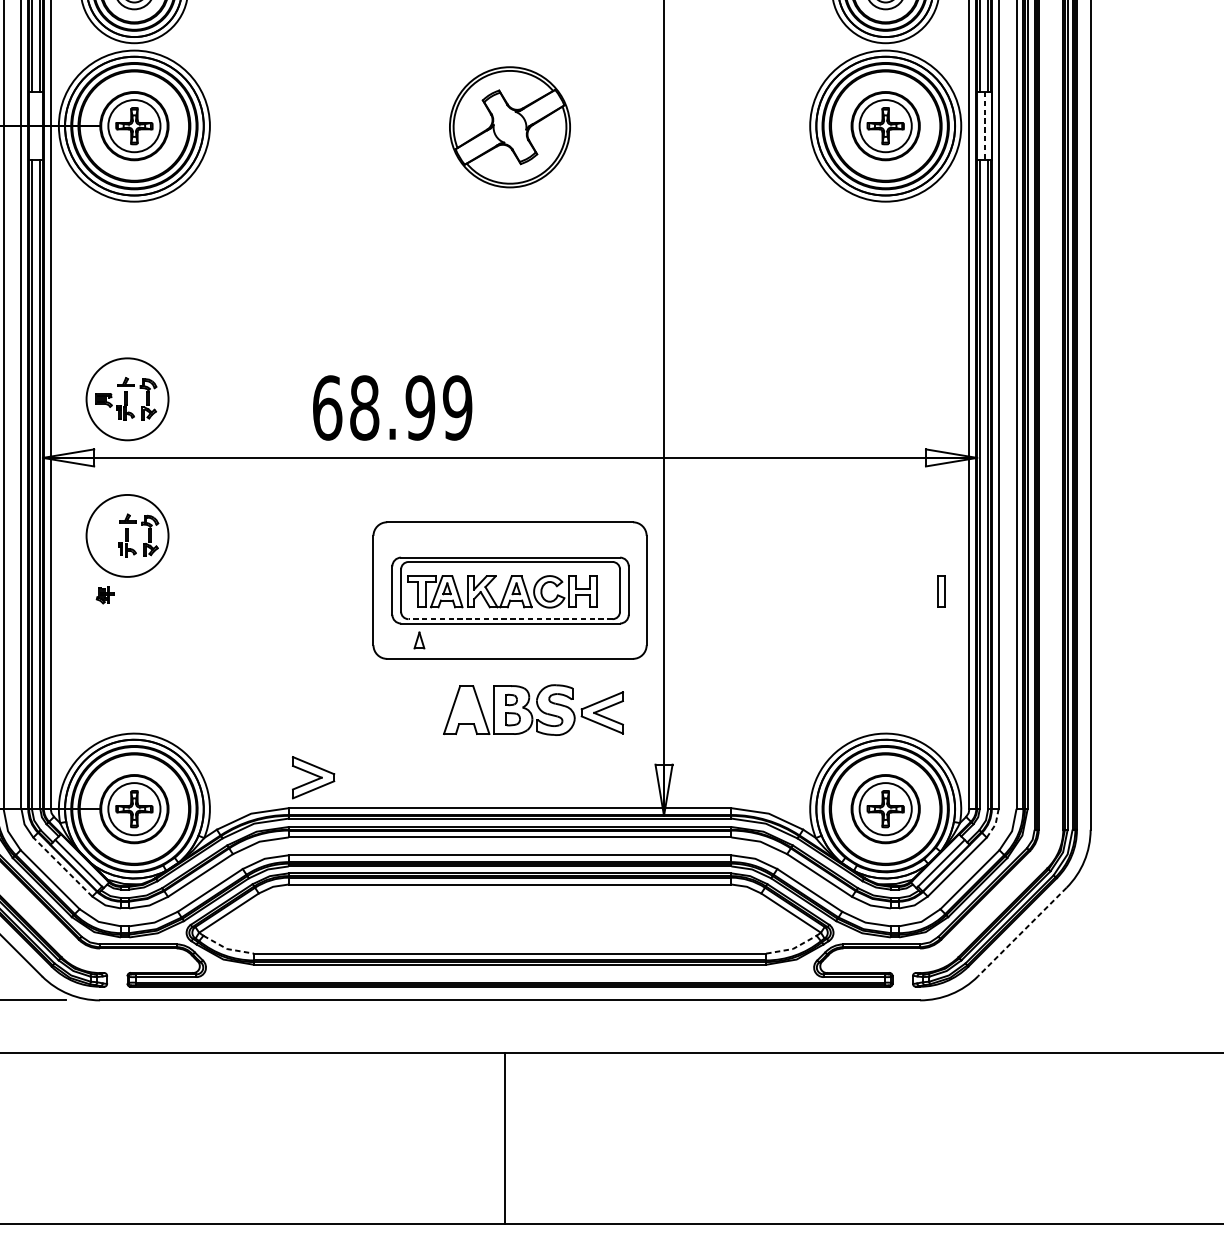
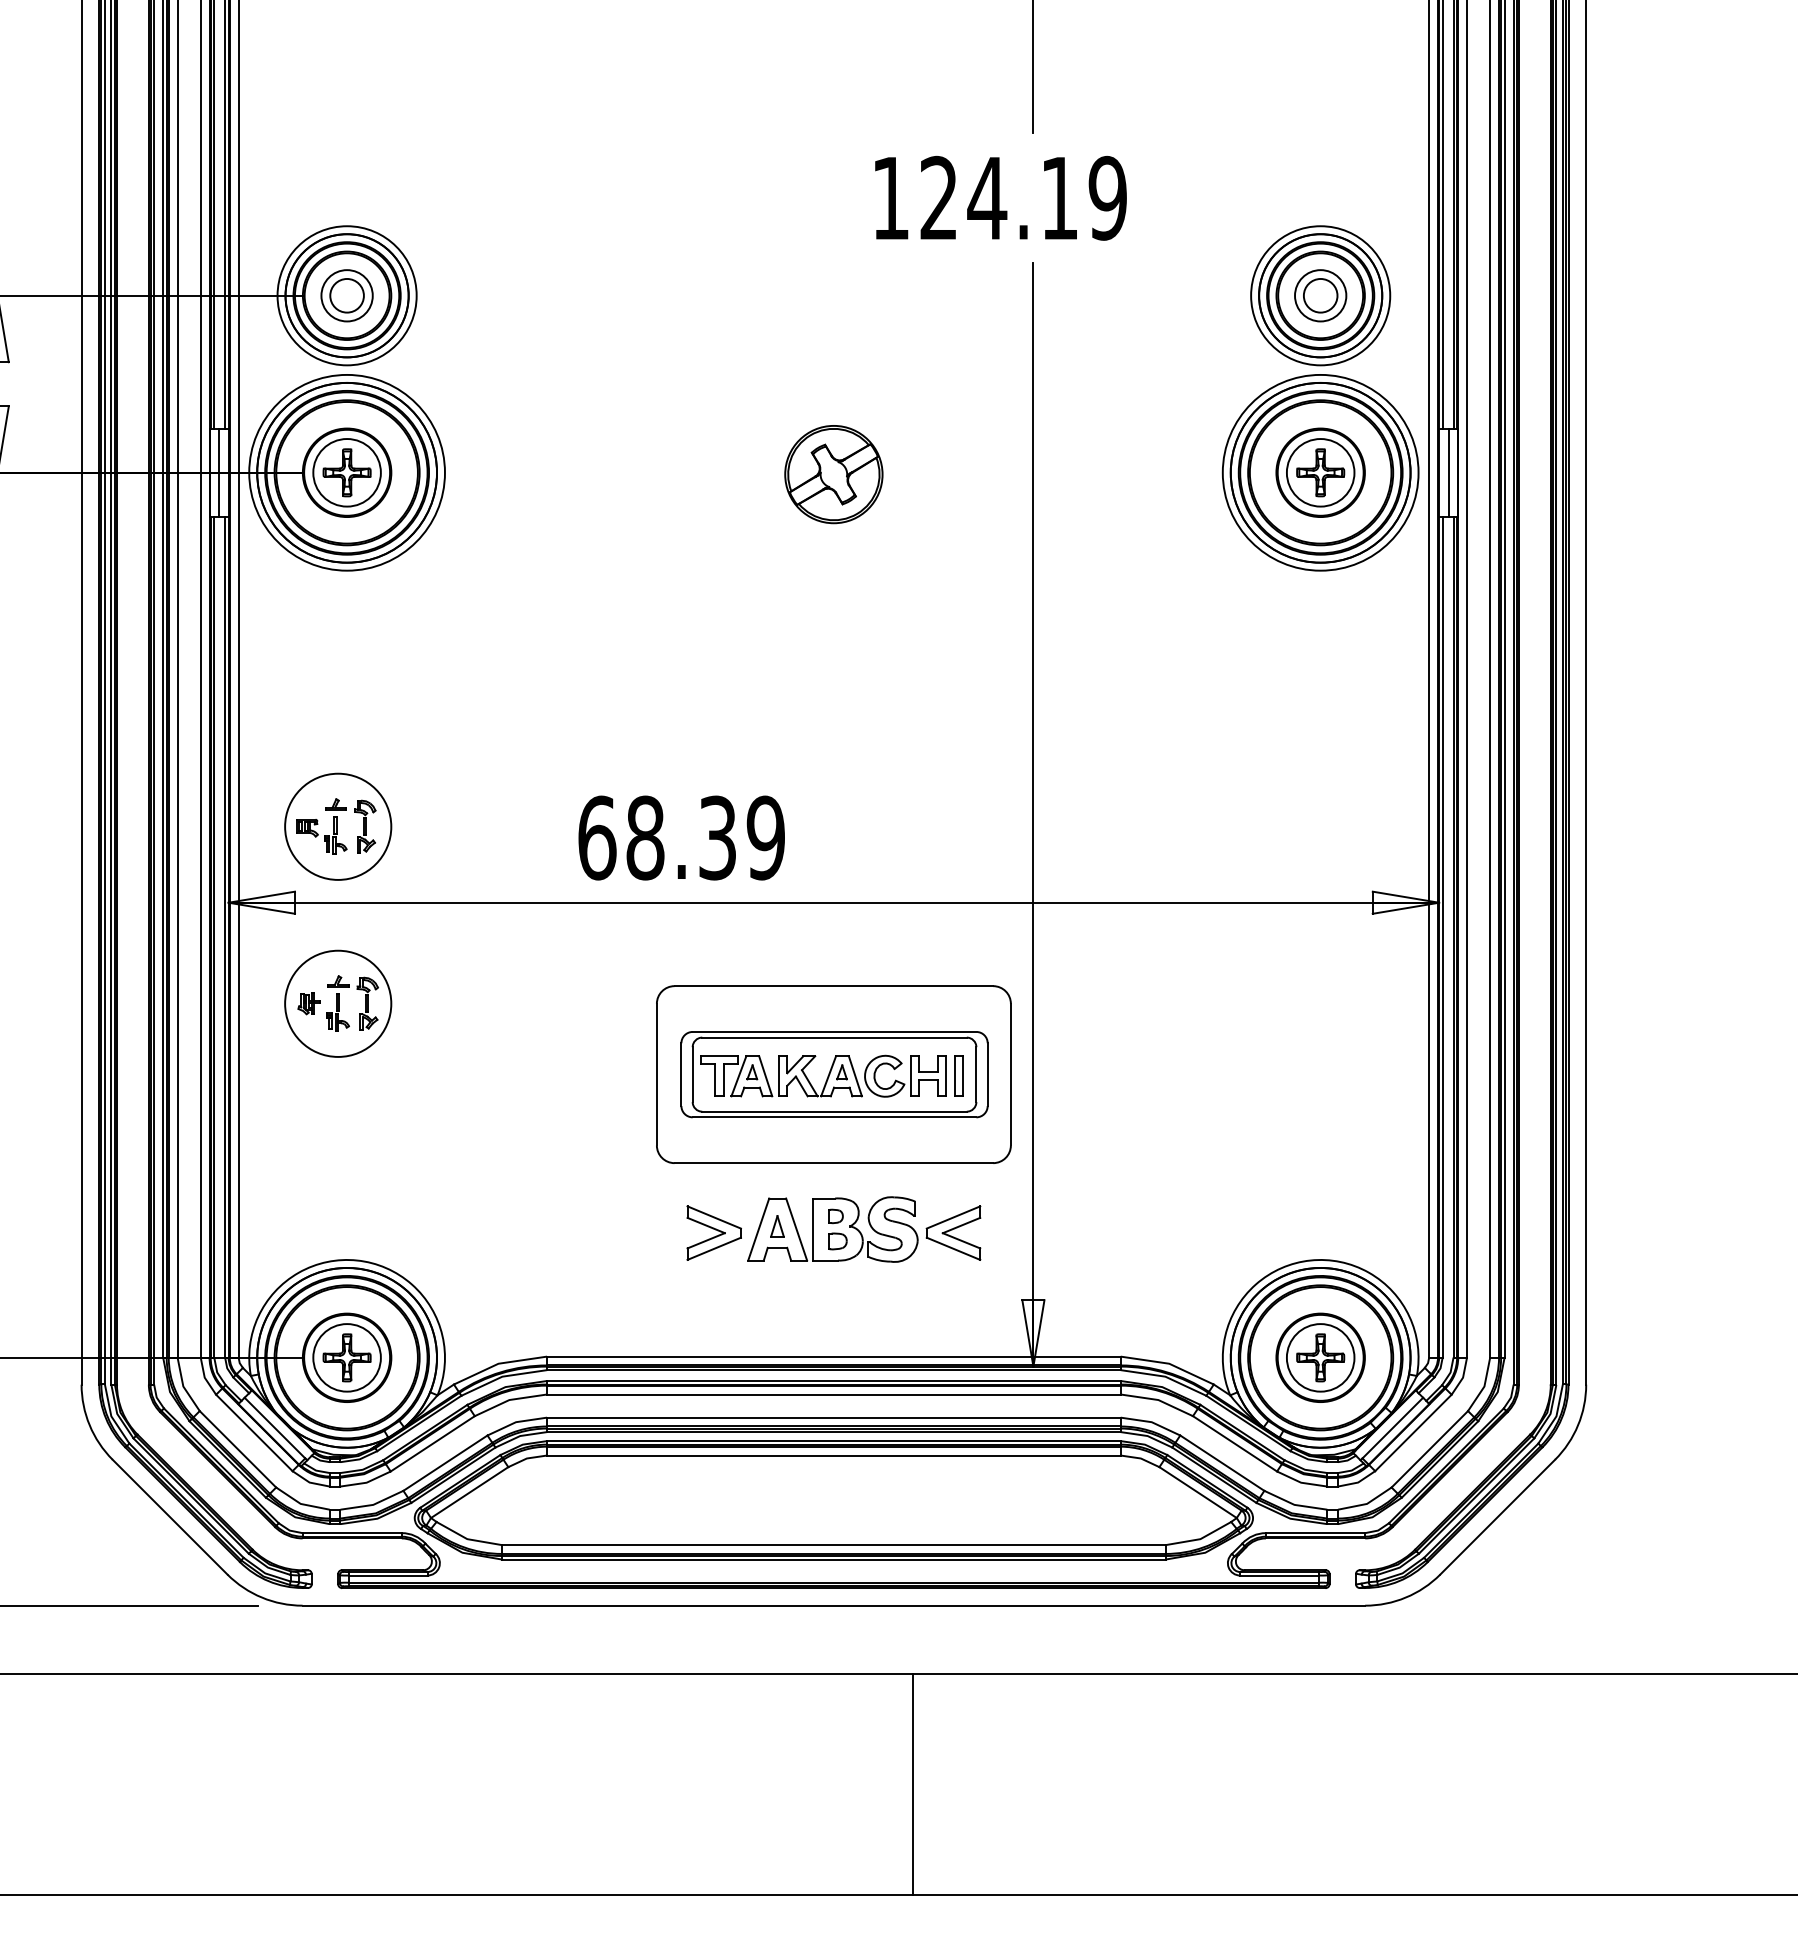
line: (35, 125) -> (218, 472), added
line: (985, 126) -> (1449, 473), dashed -> solid
part: (509, 127) -> (833, 474), size x0.62
text: (420, 407) -> (717, 837), 68.99 -> 68.39
part: (941, 591) -> (958, 1075), moved
part: (104, 595) -> (308, 1003), moved
line: (510, 619) -> (834, 1111), dashed -> solid
part: (419, 640) -> (777, 1226), moved
part: (312, 777) -> (713, 1232), moved
line: (995, 824) -> (1463, 1377), dashed -> solid
line: (62, 866) -> (253, 1432), dashed -> solid
line: (1022, 932) -> (1497, 1517), dashed -> solid
line: (227, 949) -> (467, 1539), dashed -> solid
line: (792, 949) -> (1200, 1539), dashed -> solid
line: (505, 1138) -> (913, 1784), moved

